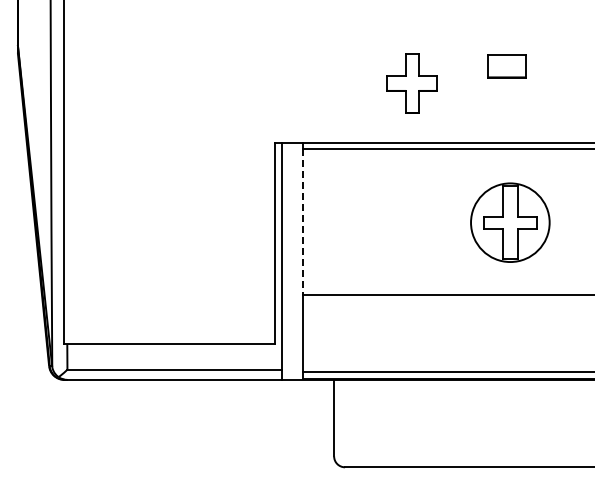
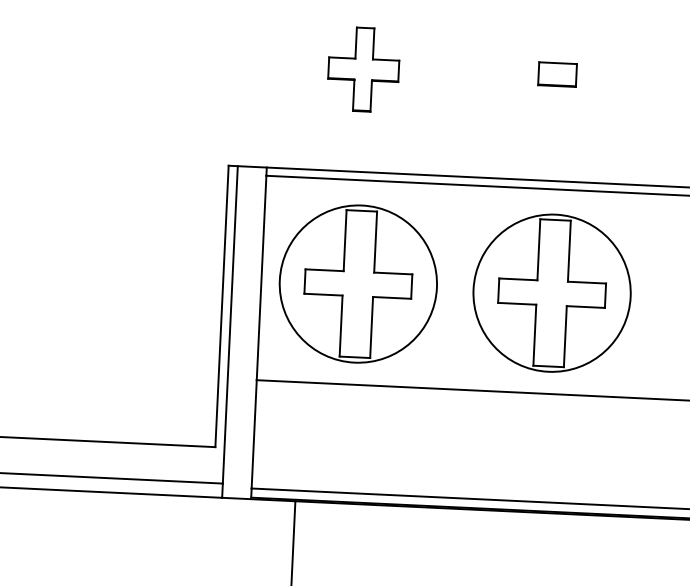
part: (506, 66) -> (557, 74), size x0.71
part: (411, 83) -> (362, 69), moved
line: (302, 222) -> (261, 279), dashed -> solid
part: (371, 222) -> (358, 283), added
part: (510, 222) -> (552, 292), size x1.43

